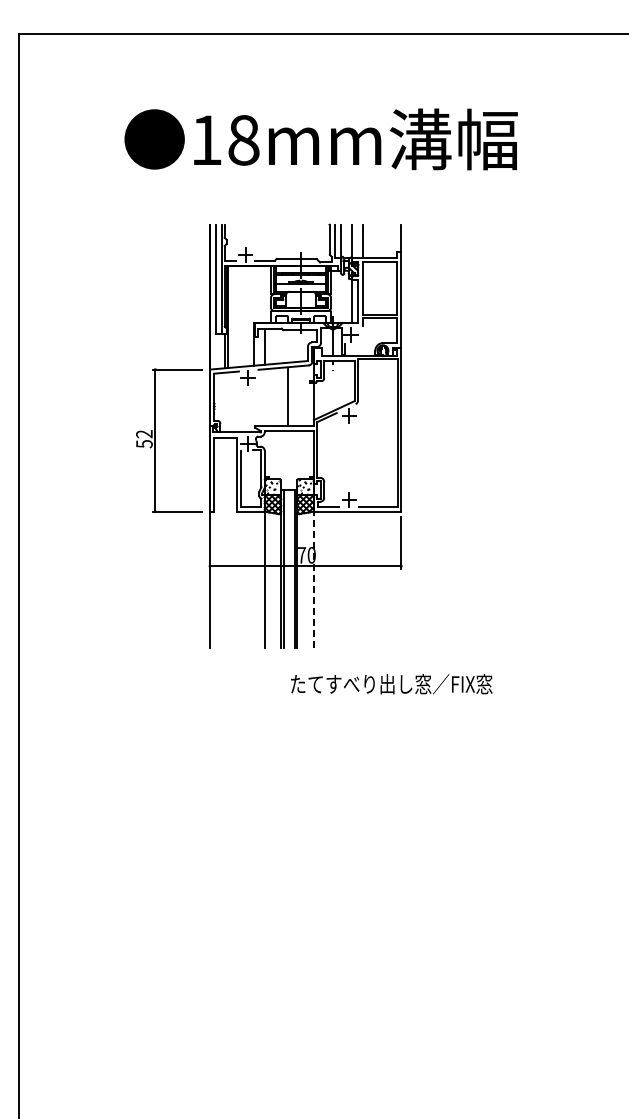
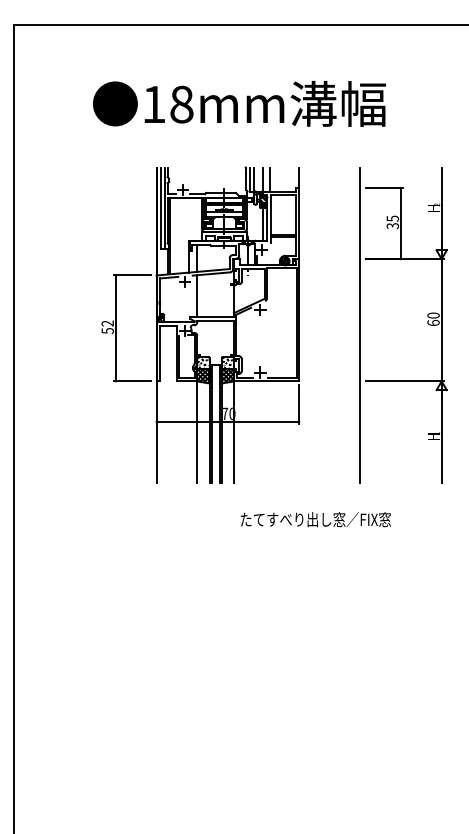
line: (287, 397) -> (197, 296), moved
part: (573, 434) -> (427, 323), added
line: (313, 579) -> (233, 431), dashed -> solid
text: (391, 684) -> (315, 519), moved

